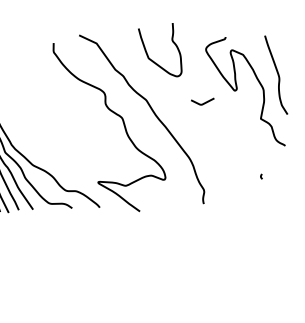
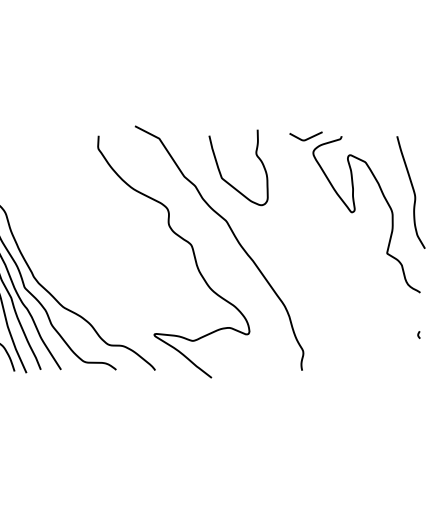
curve: (151, 59) -> (225, 179), moved
curve: (203, 103) -> (306, 138), moved
curve: (261, 176) -> (418, 334), moved

